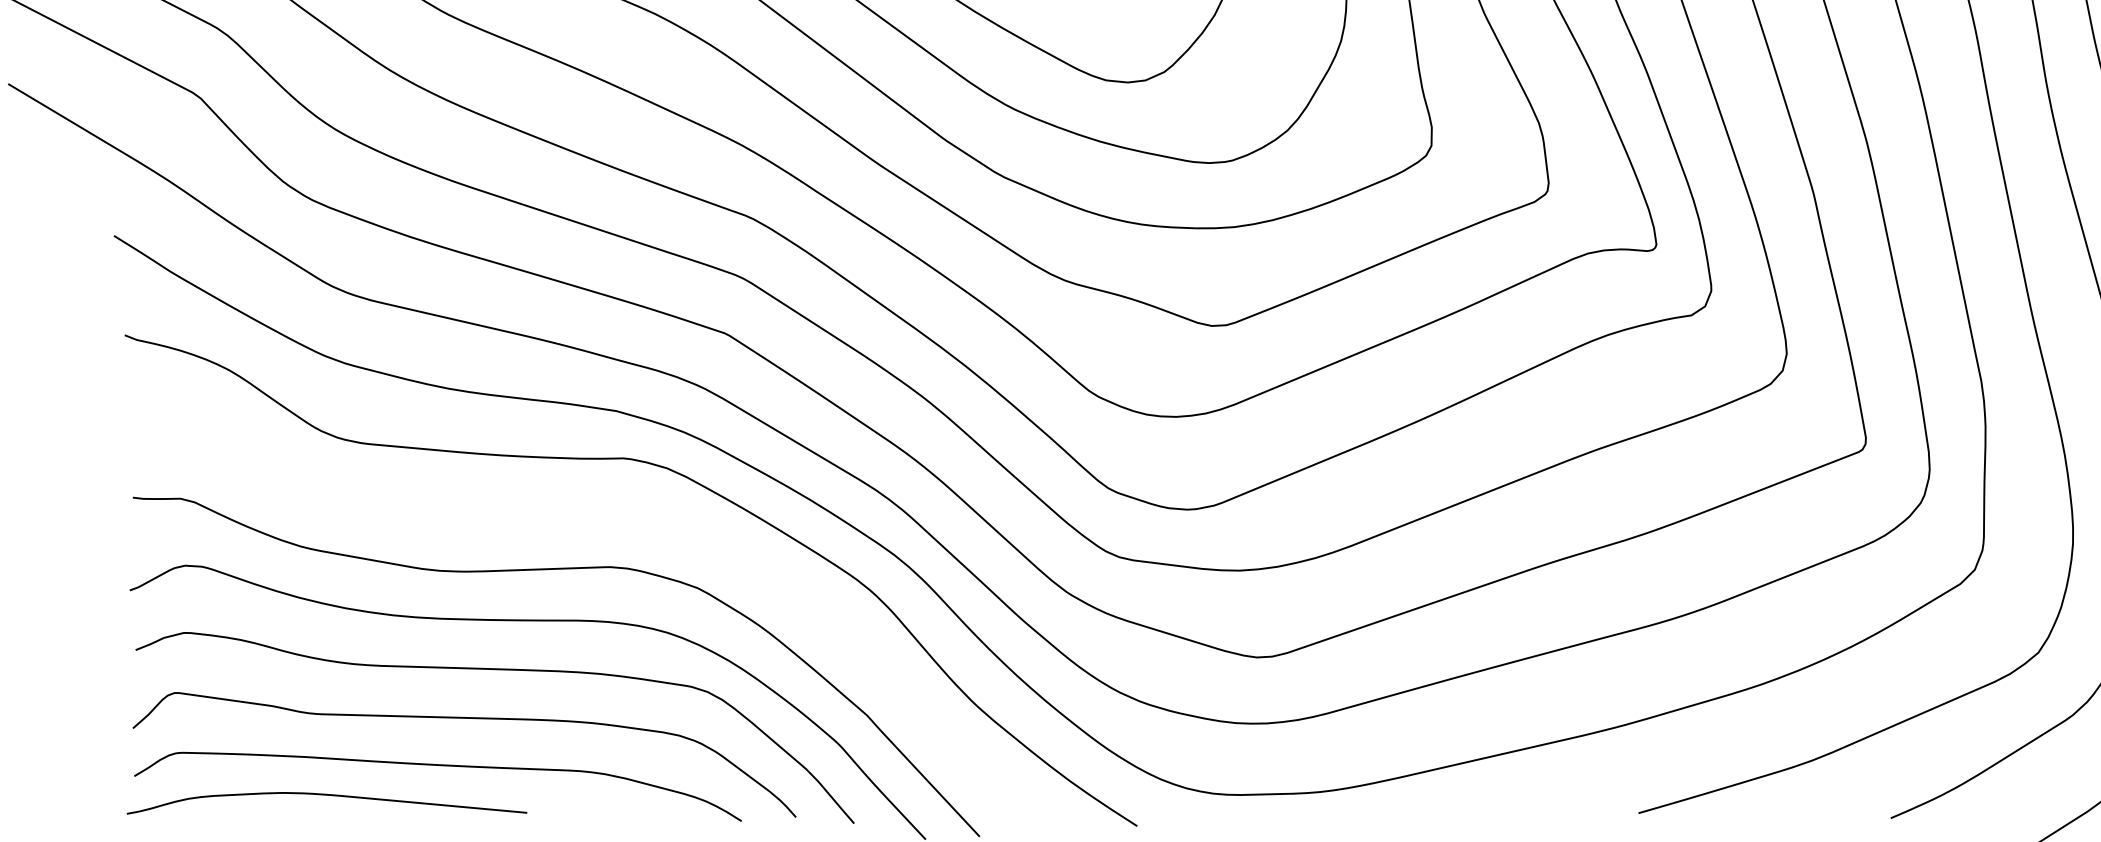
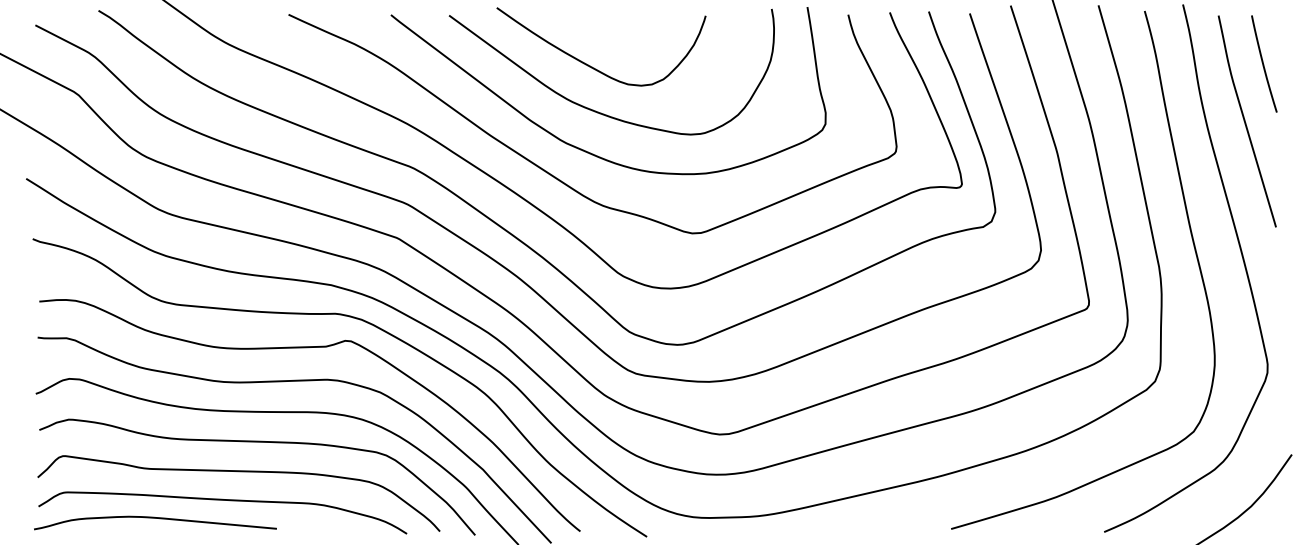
curve: (579, 515) -> (308, 348), added

